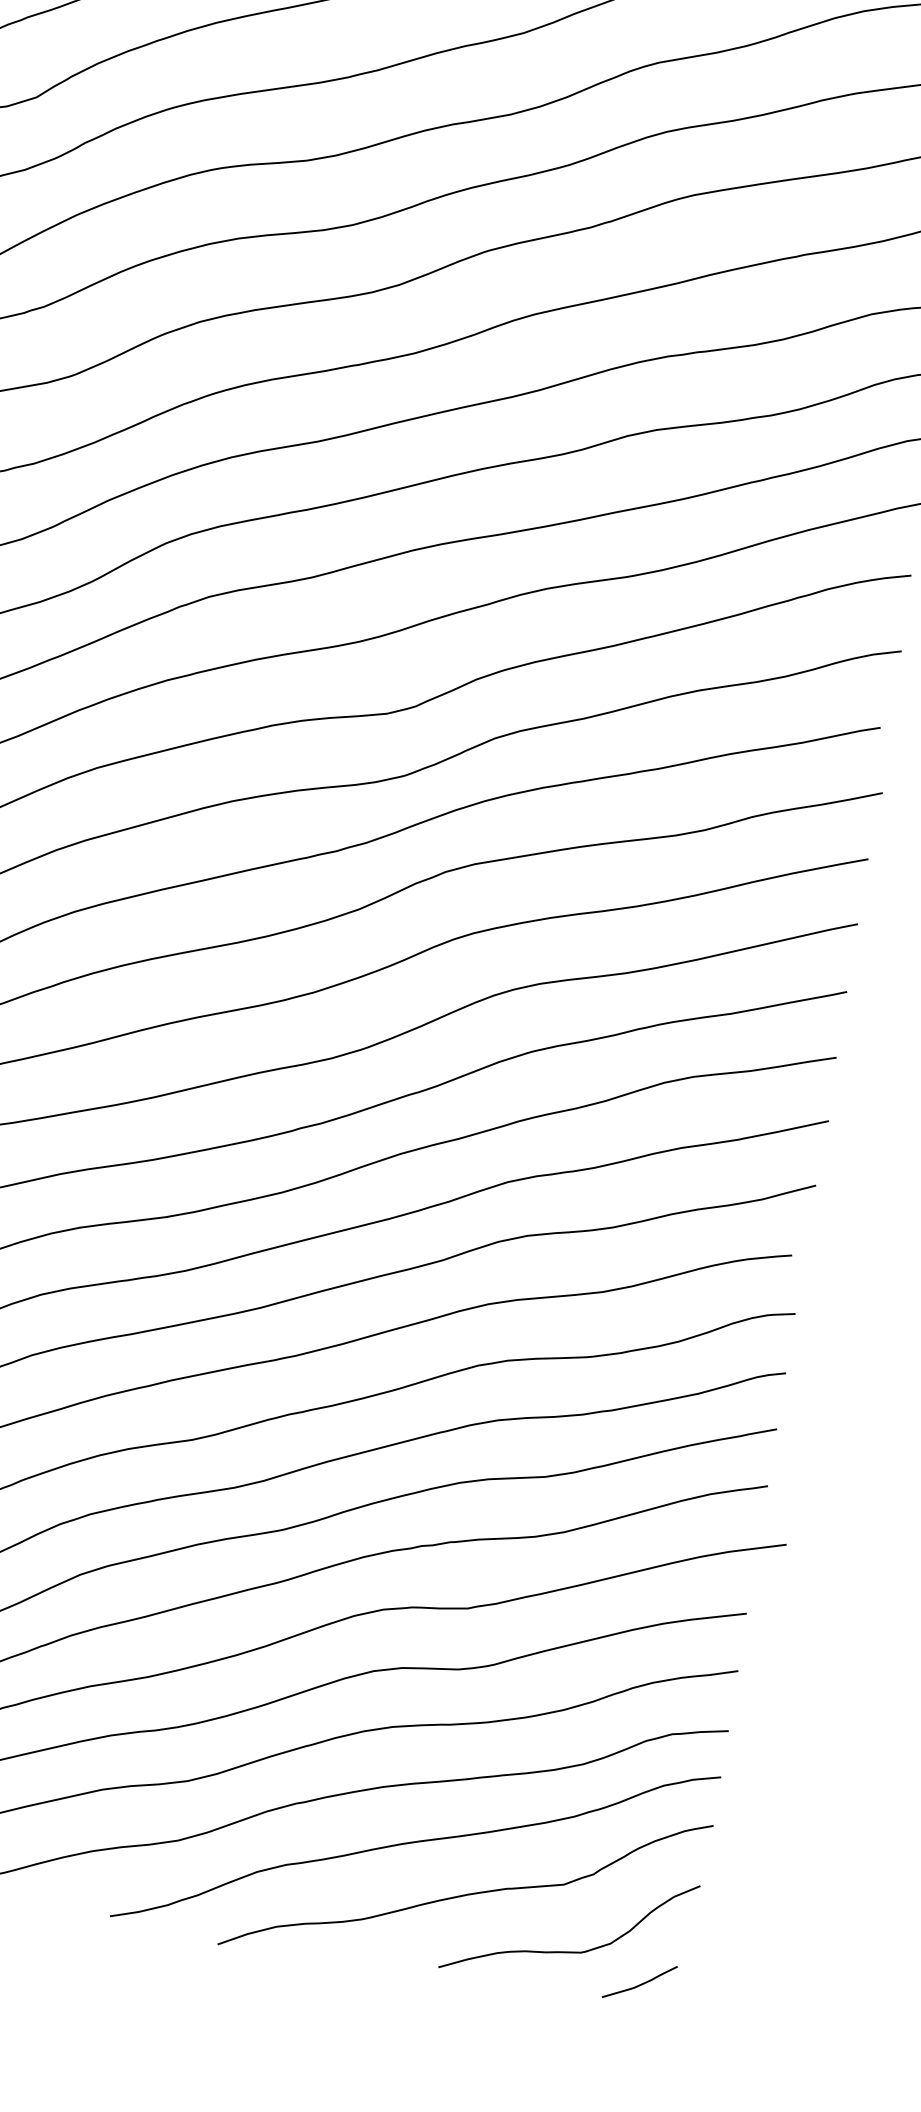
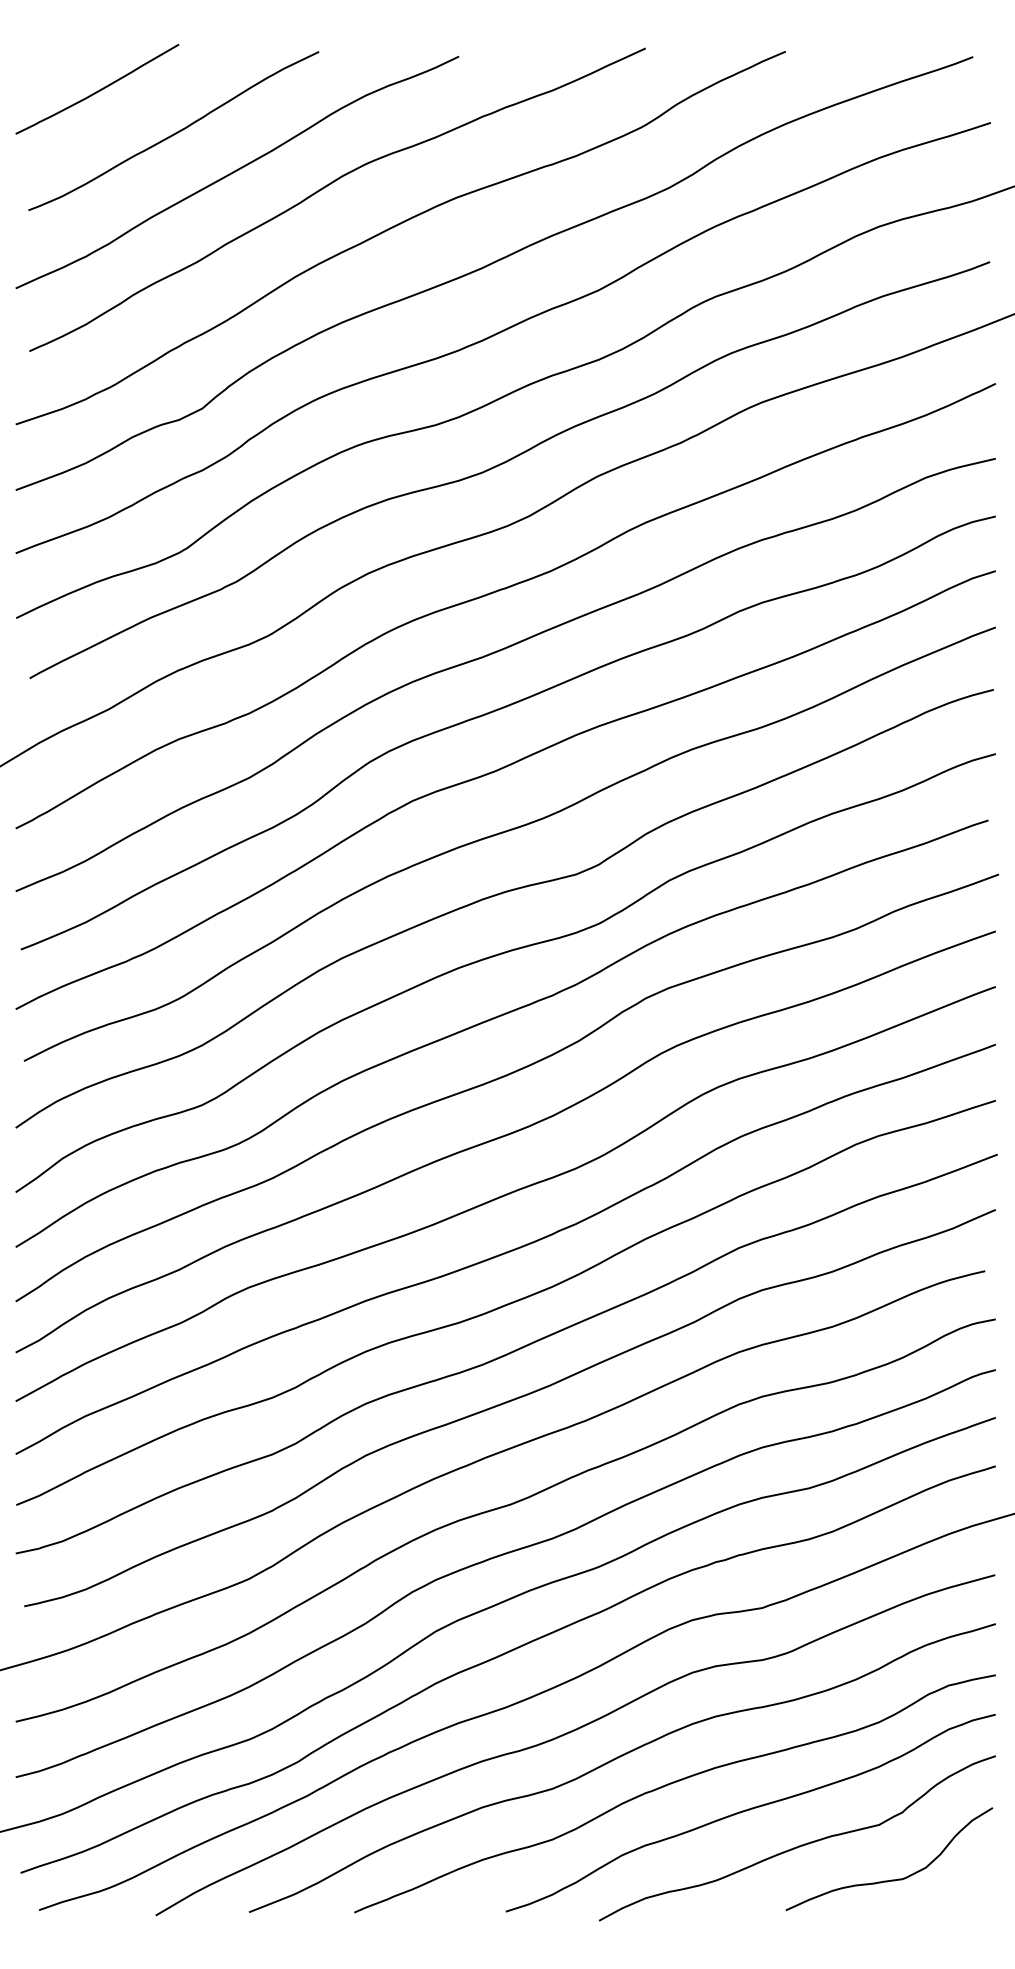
curve: (641, 1983) -> (956, 1896), removed

